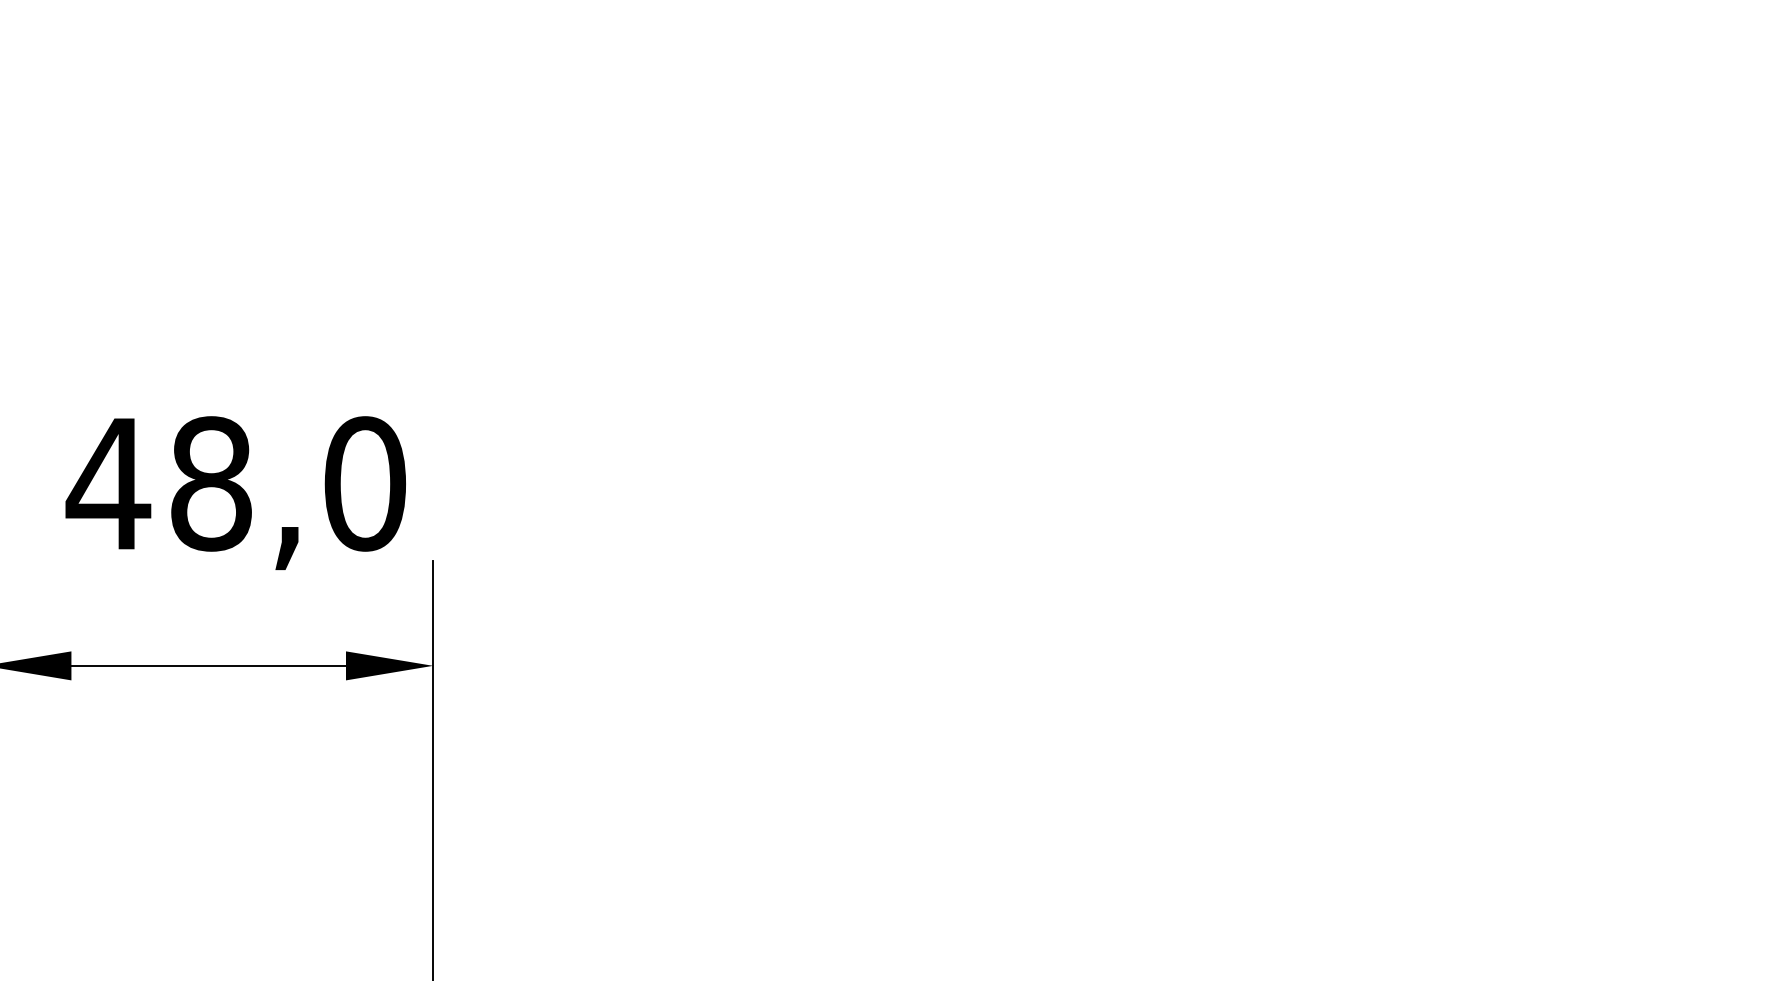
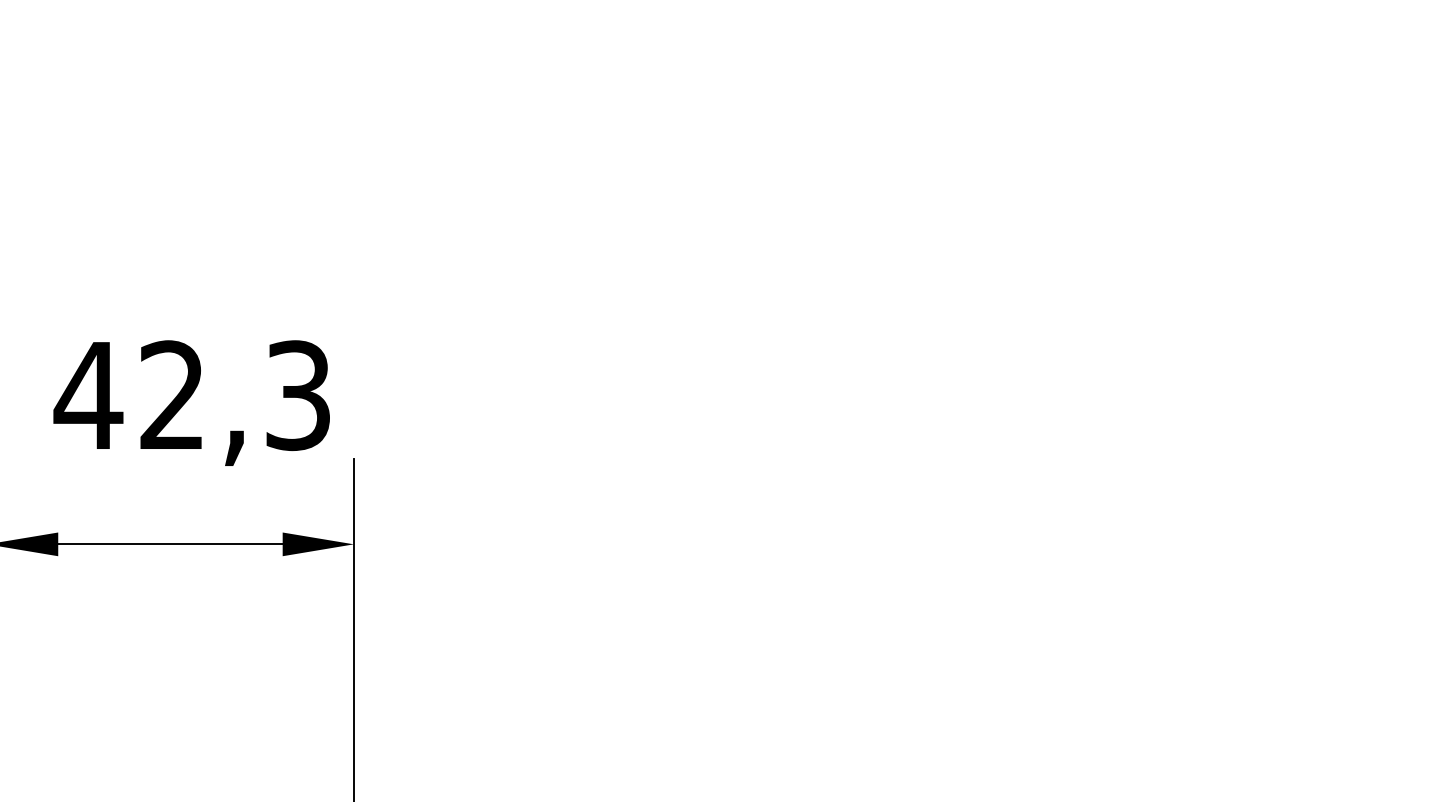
text: (288, 483) -> (235, 395), 48,0 -> 42,3

